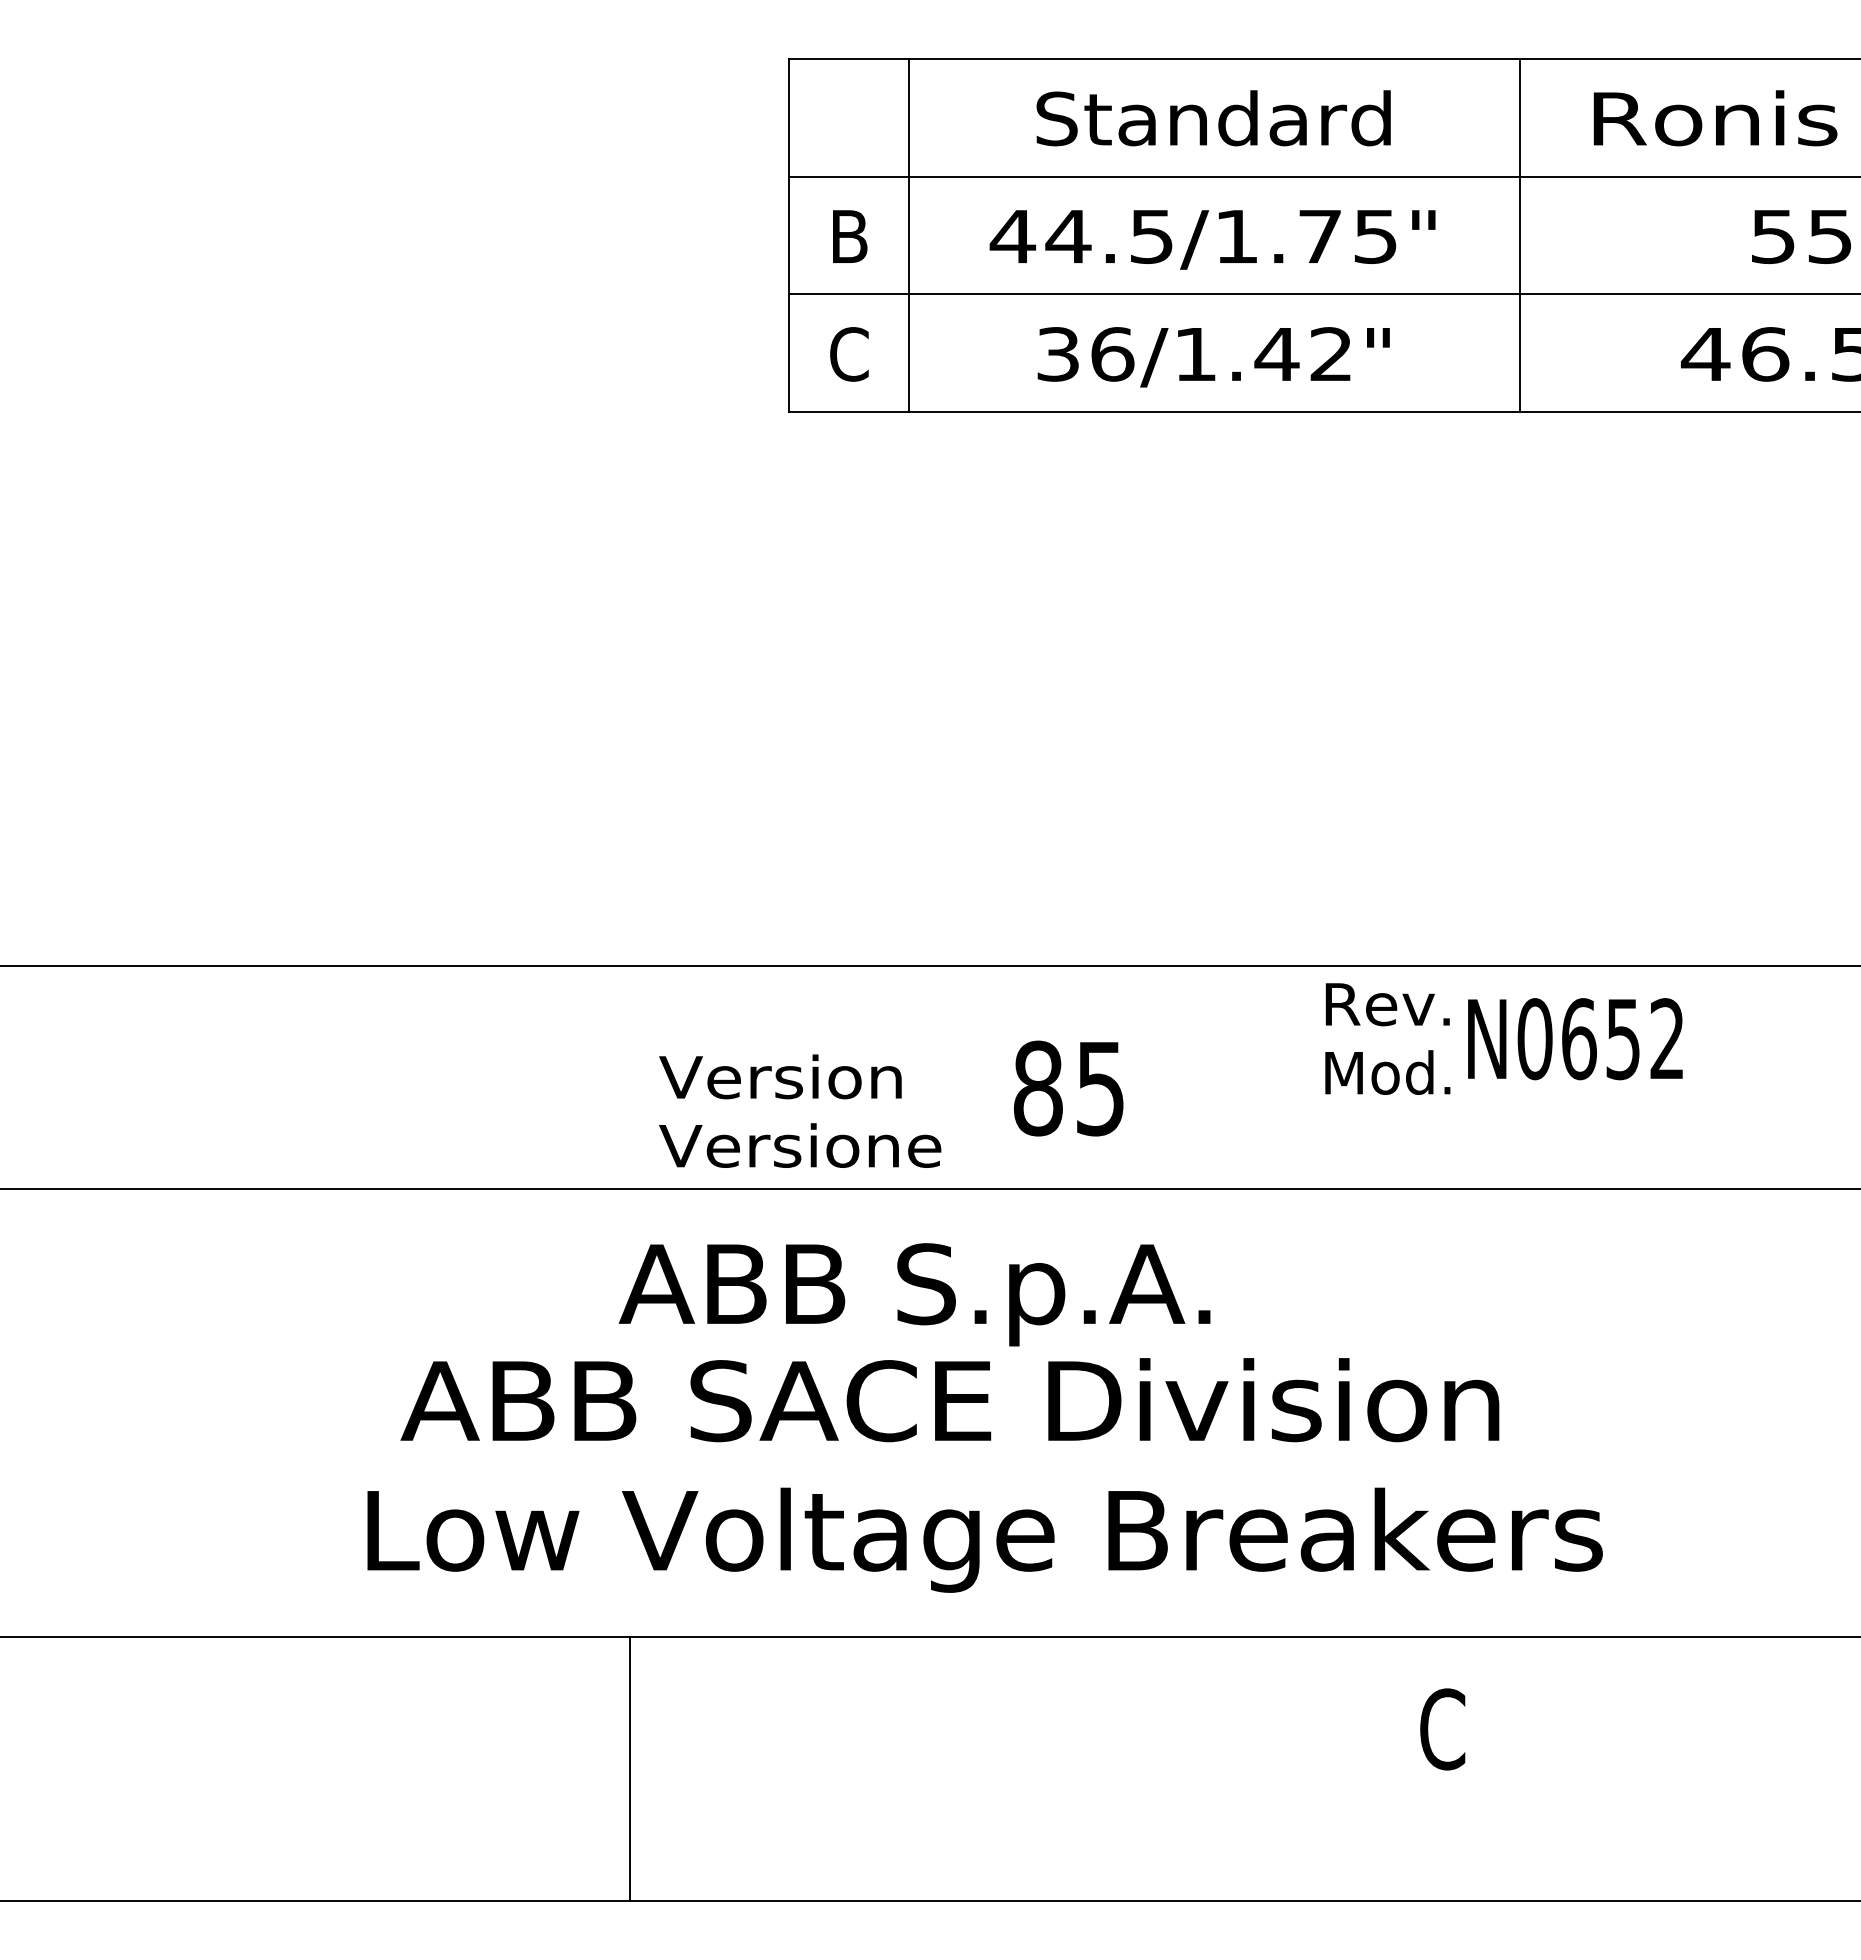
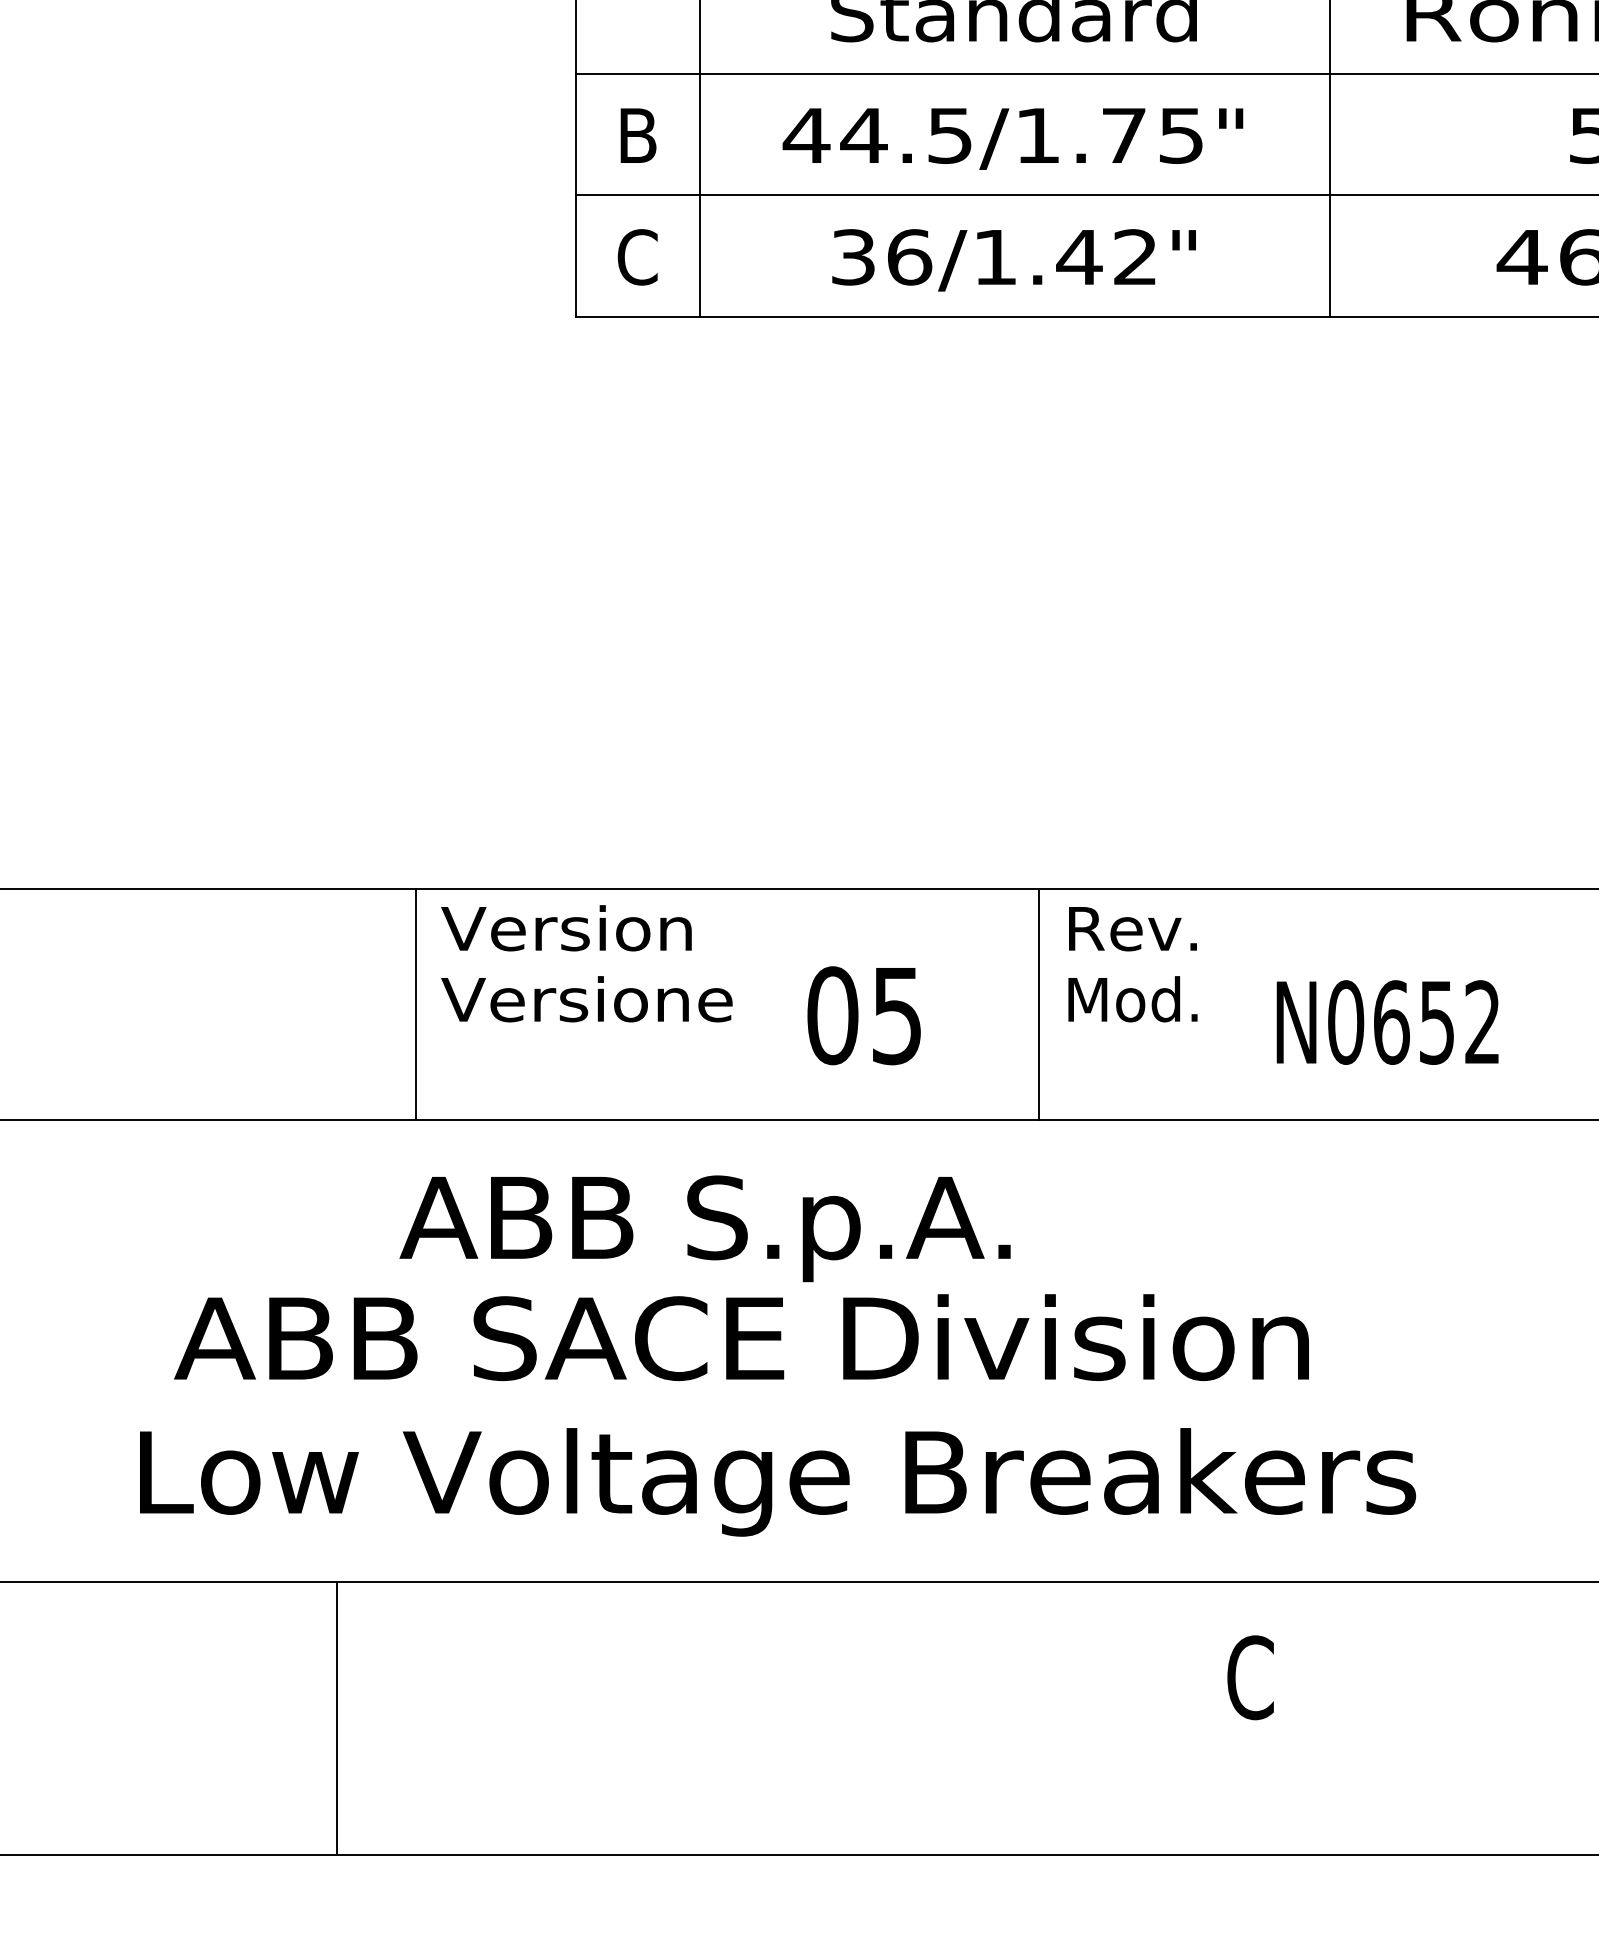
text: (1387, 1038) -> (1132, 964), moved
text: (1575, 1039) -> (1387, 1022), moved
line: (635, 1077) -> (416, 1004), added
line: (1237, 1077) -> (1038, 1004), added
text: (1038, 1088) -> (833, 1015), 85 -> 05
text: (800, 1110) -> (587, 963), moved
line: (629, 1768) -> (336, 1718), moved

